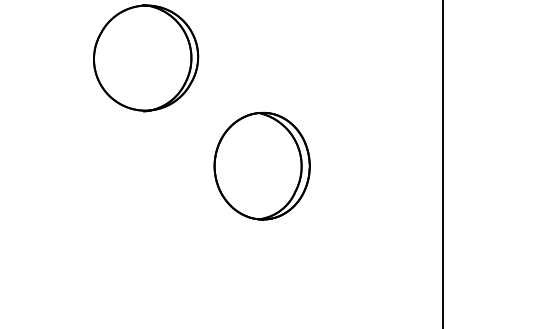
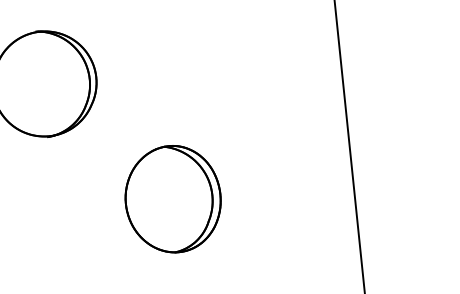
part: (261, 165) -> (172, 198), moved

